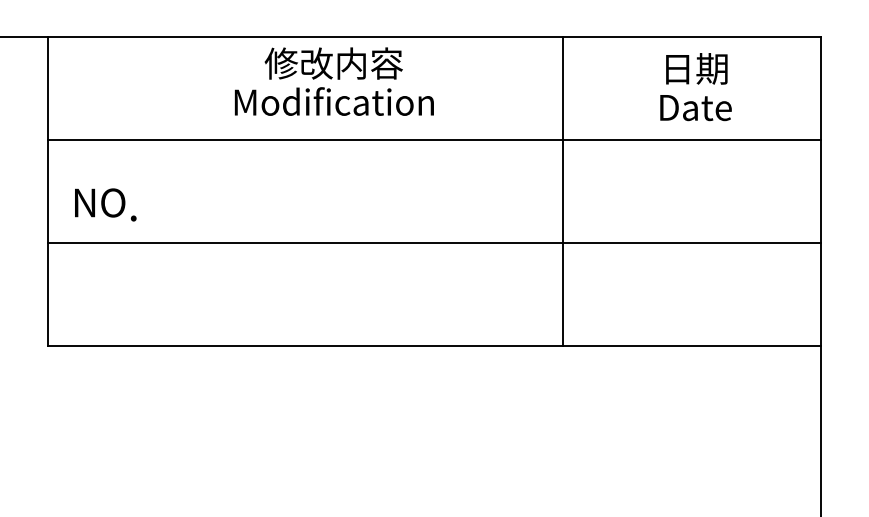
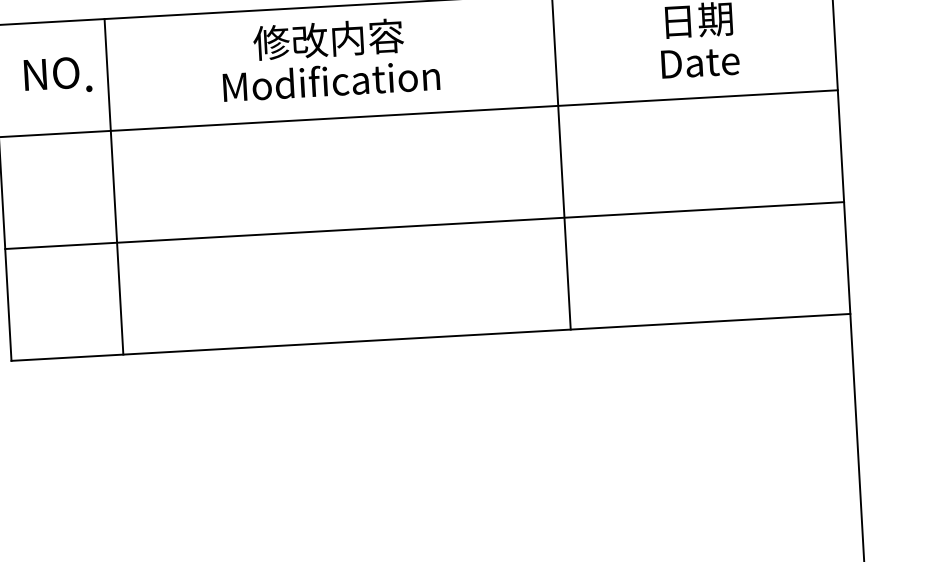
text: (333, 81) -> (329, 58), moved
line: (151, 191) -> (114, 186), added
text: (105, 204) -> (57, 75), moved

